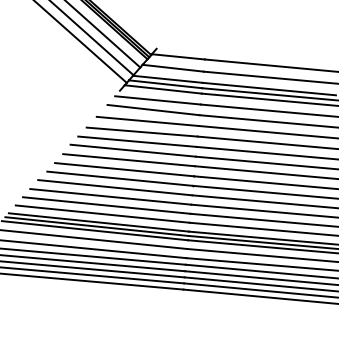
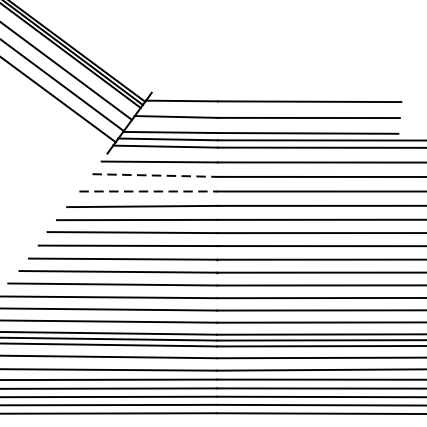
line: (154, 110) -> (156, 175), solid -> dashed
line: (148, 121) -> (149, 191), solid -> dashed

